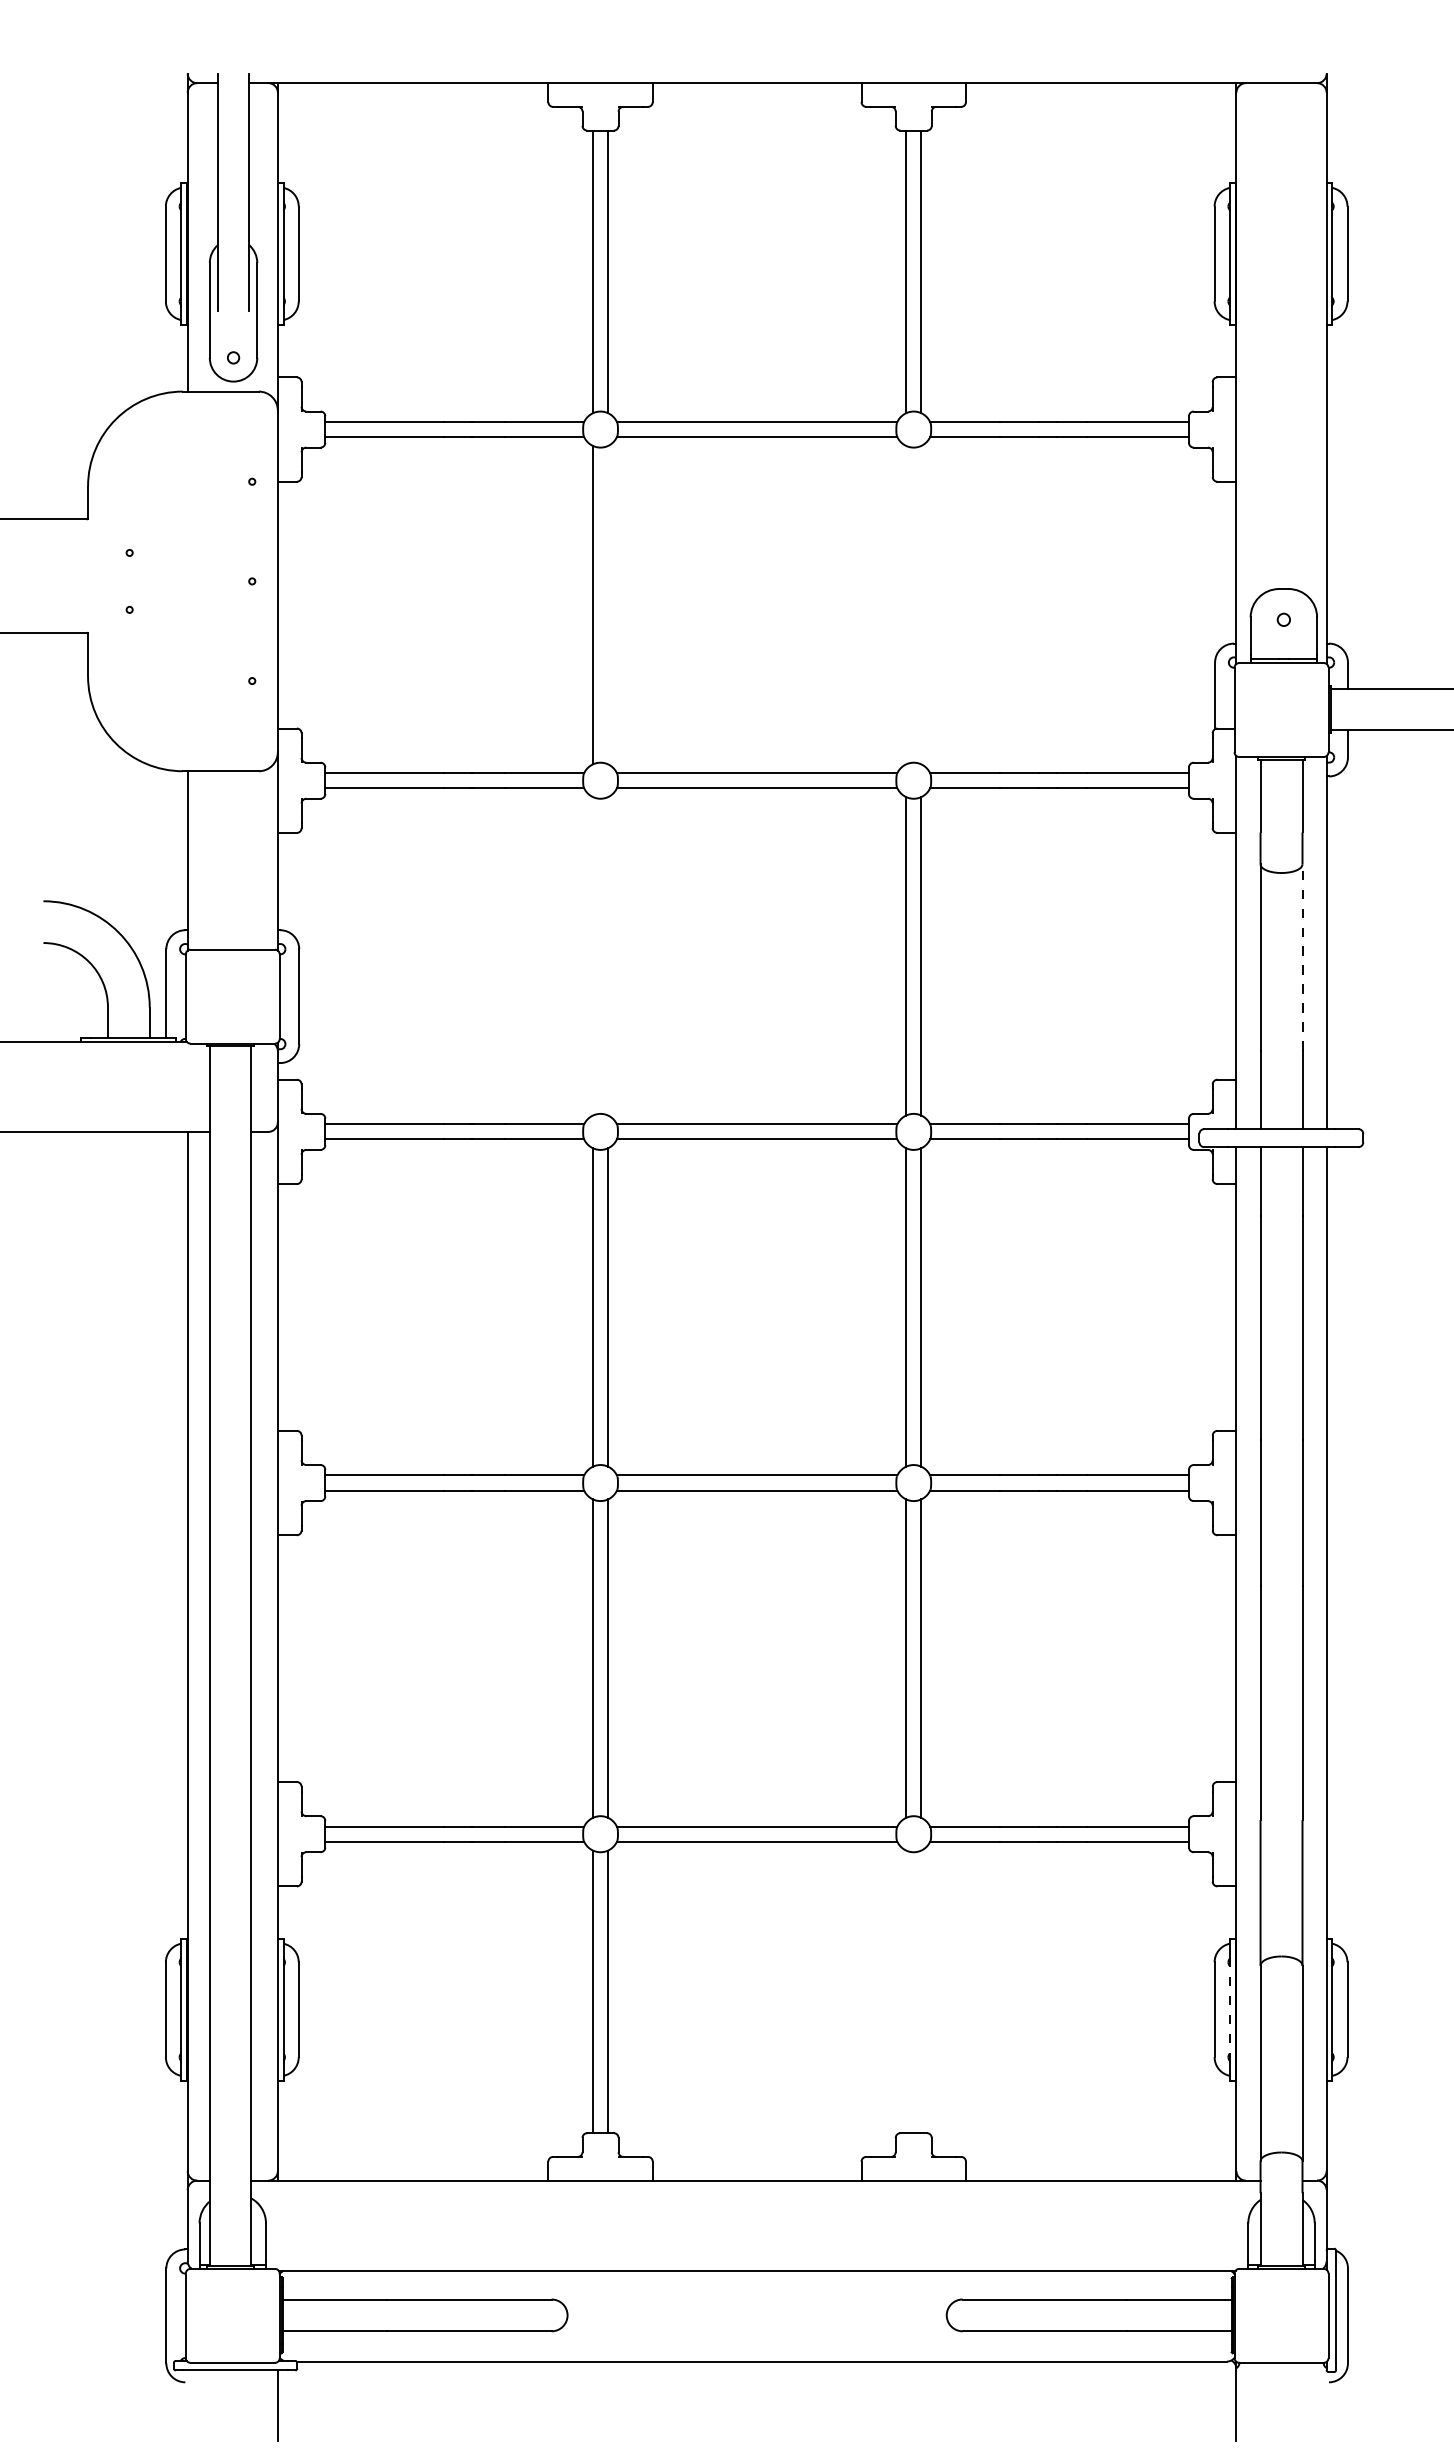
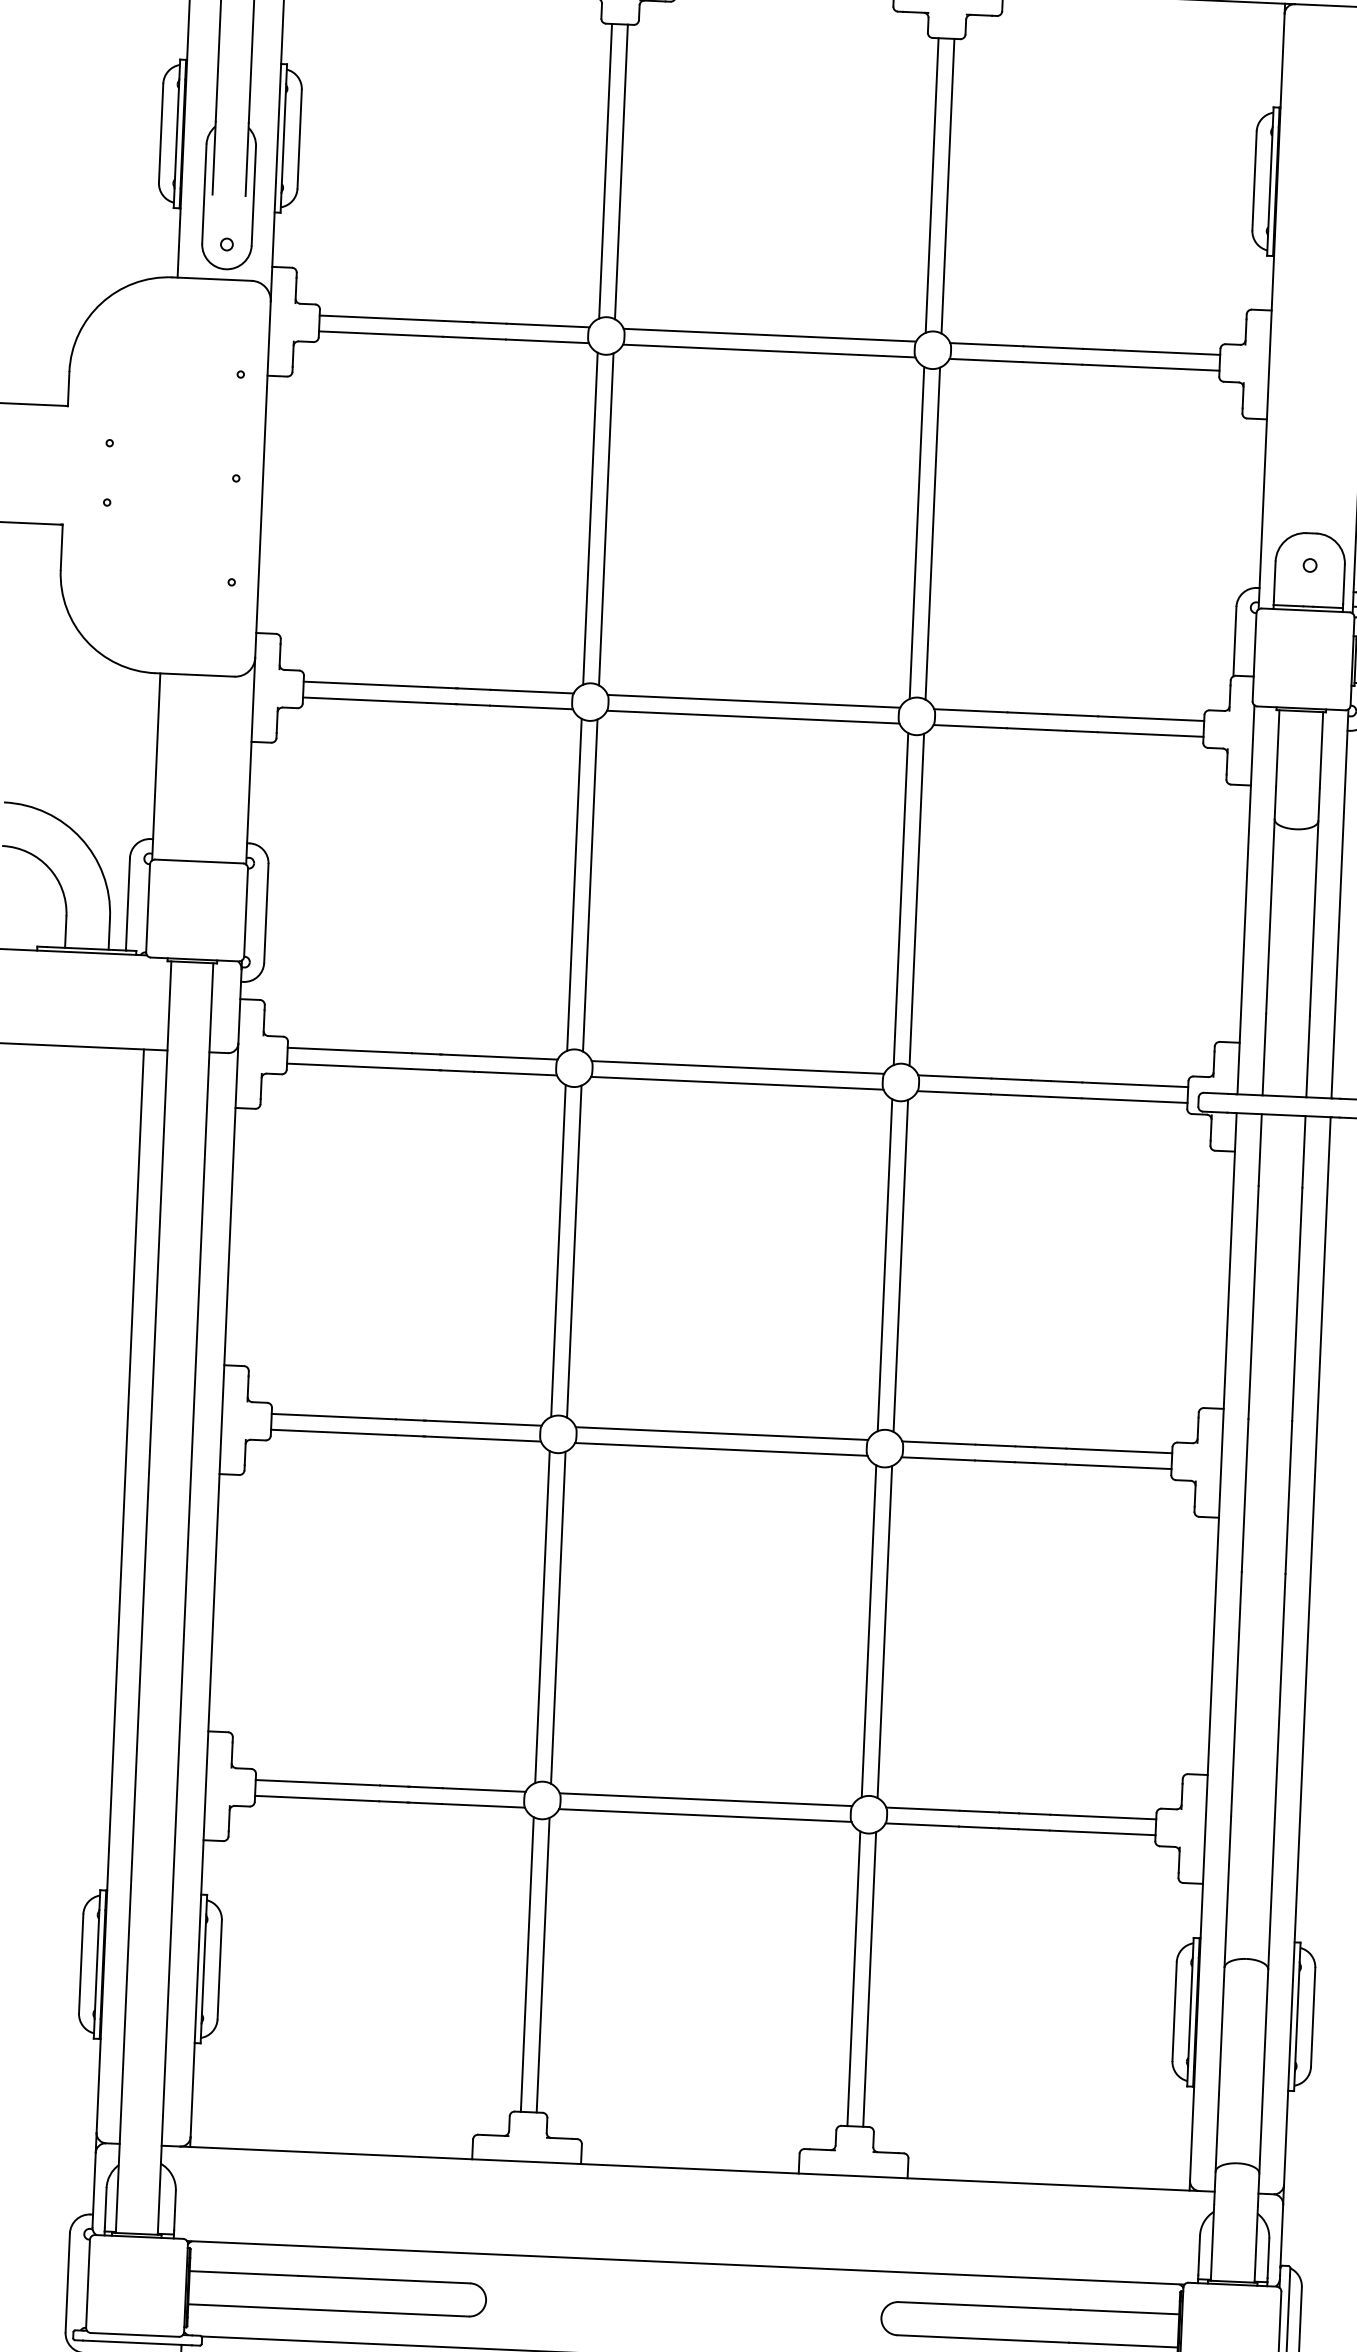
line: (608, 604) -> (606, 518), added
line: (906, 604) -> (917, 532), added
line: (921, 604) -> (932, 532), added
line: (592, 956) -> (573, 885), added
line: (608, 956) -> (590, 885), added
line: (1302, 957) -> (1314, 918), dashed -> solid
line: (906, 1991) -> (854, 1978), added
line: (921, 1991) -> (869, 1979), added
line: (1229, 2010) -> (1190, 2012), dashed -> solid

